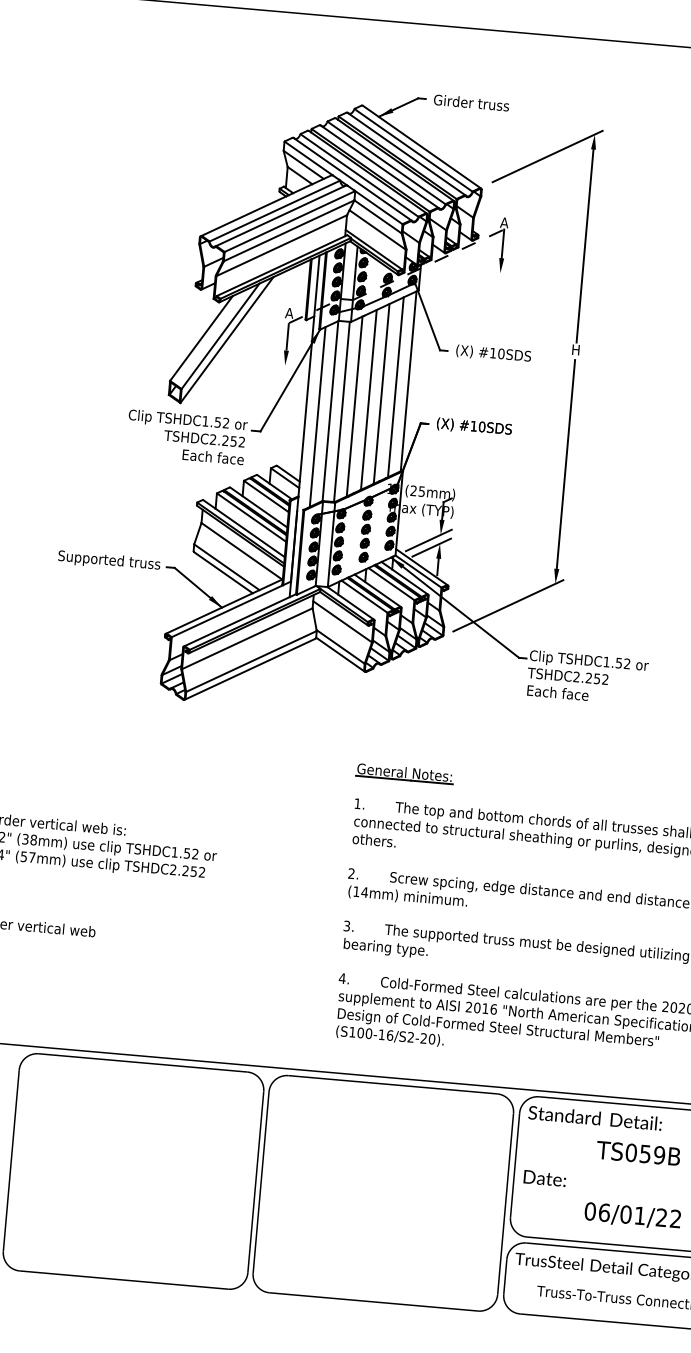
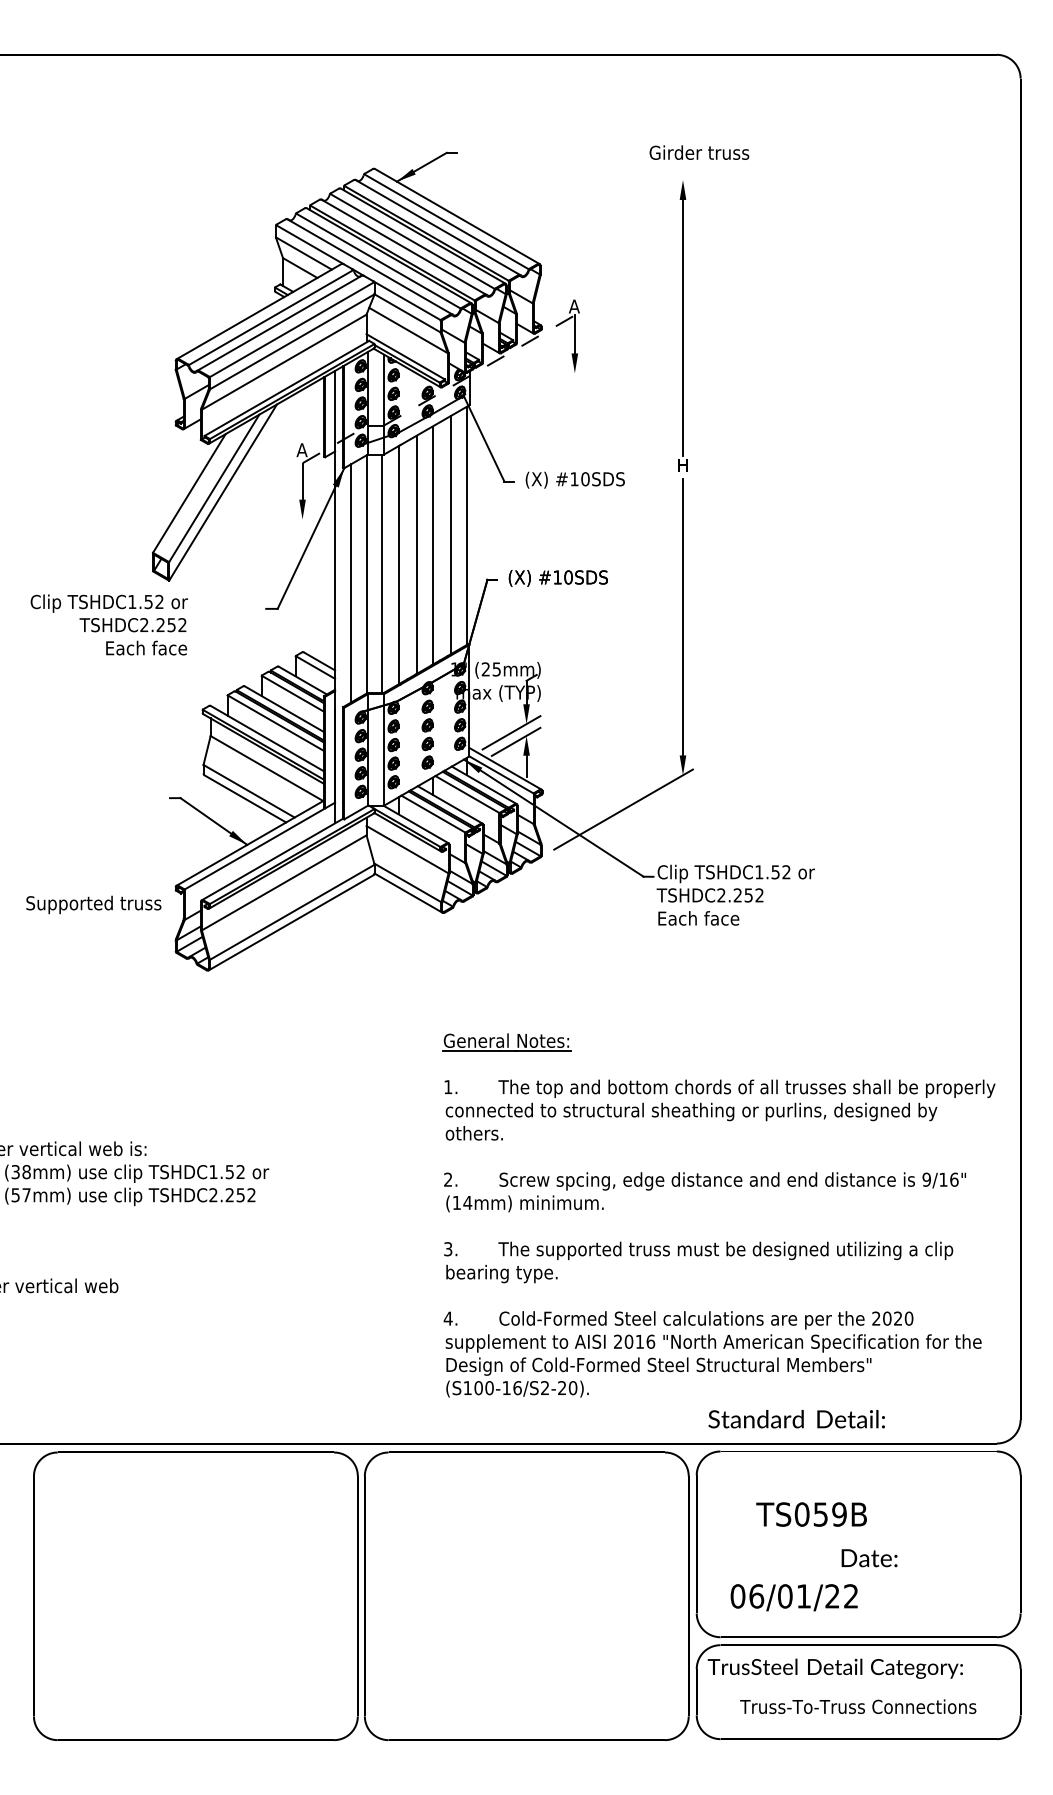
text: (471, 102) -> (699, 152), moved
line: (547, 156) -> (623, 214), removed
text: (186, 436) -> (108, 624), moved
text: (109, 560) -> (93, 904), moved
text: (595, 1118) -> (796, 1419), moved
text: (638, 1153) -> (811, 1514), moved
text: (544, 1178) -> (869, 1558), moved
text: (632, 1216) -> (793, 1597), moved

